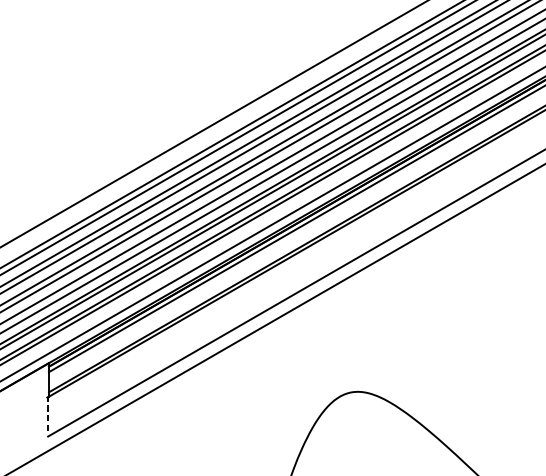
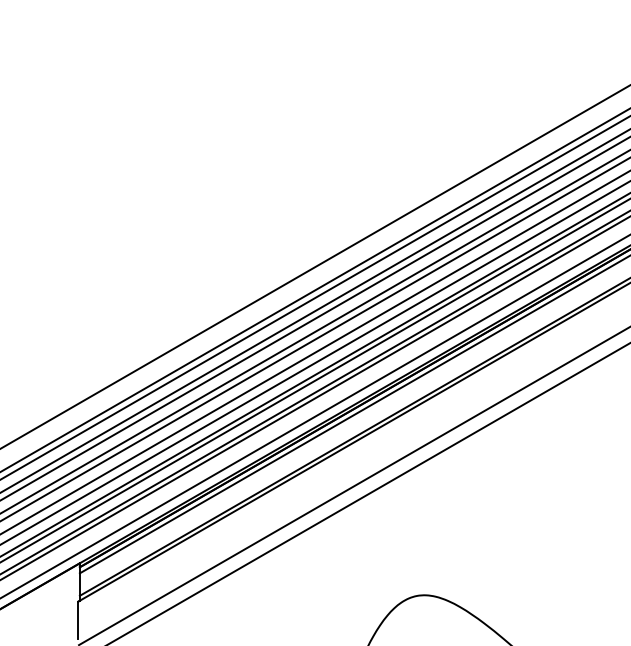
line: (47, 414) -> (78, 620), dashed -> solid

